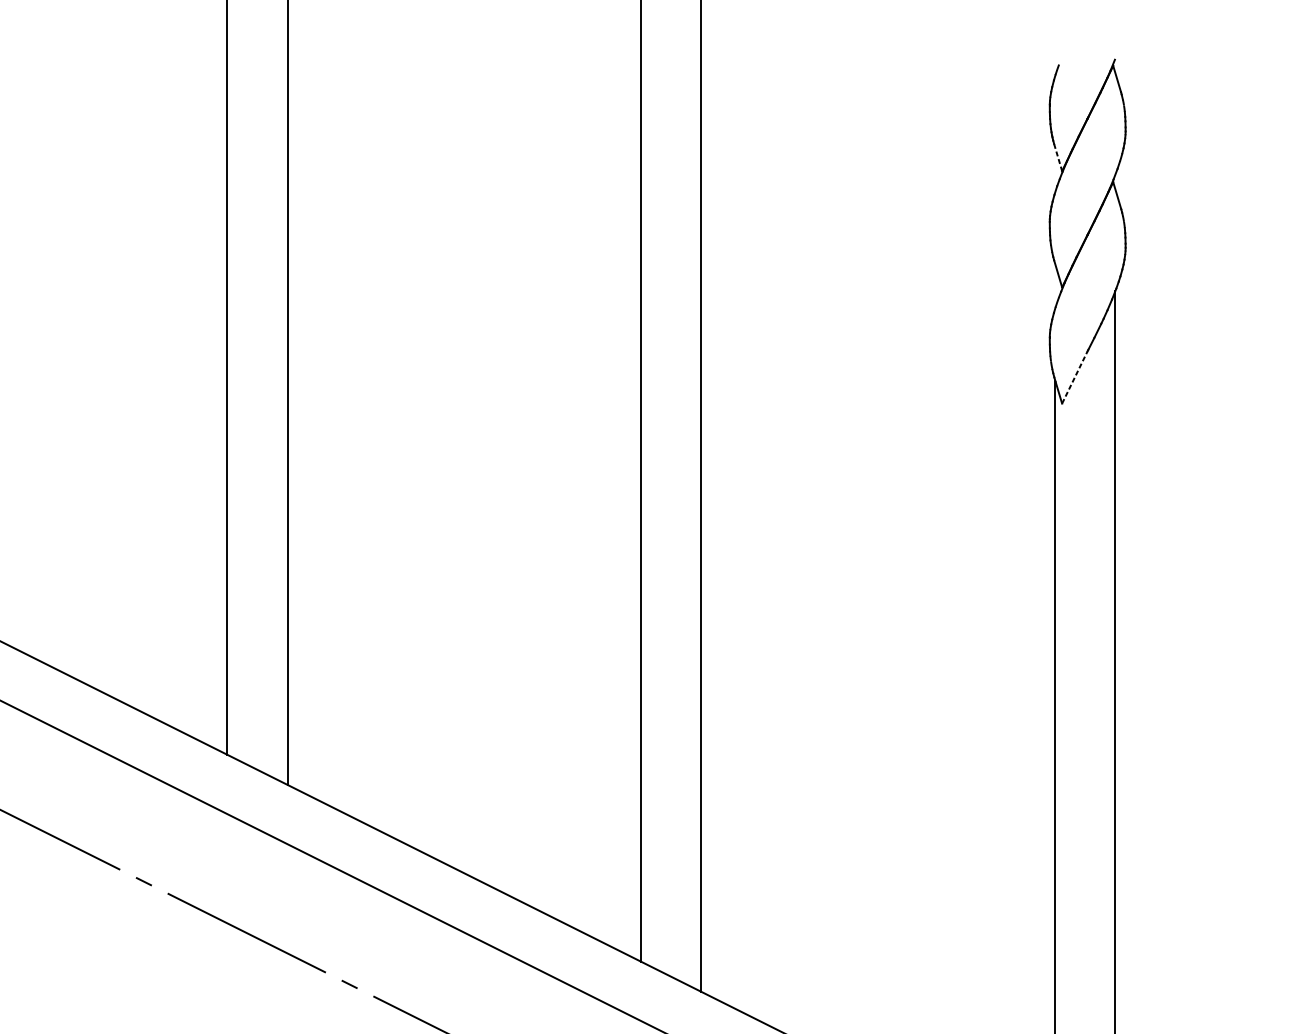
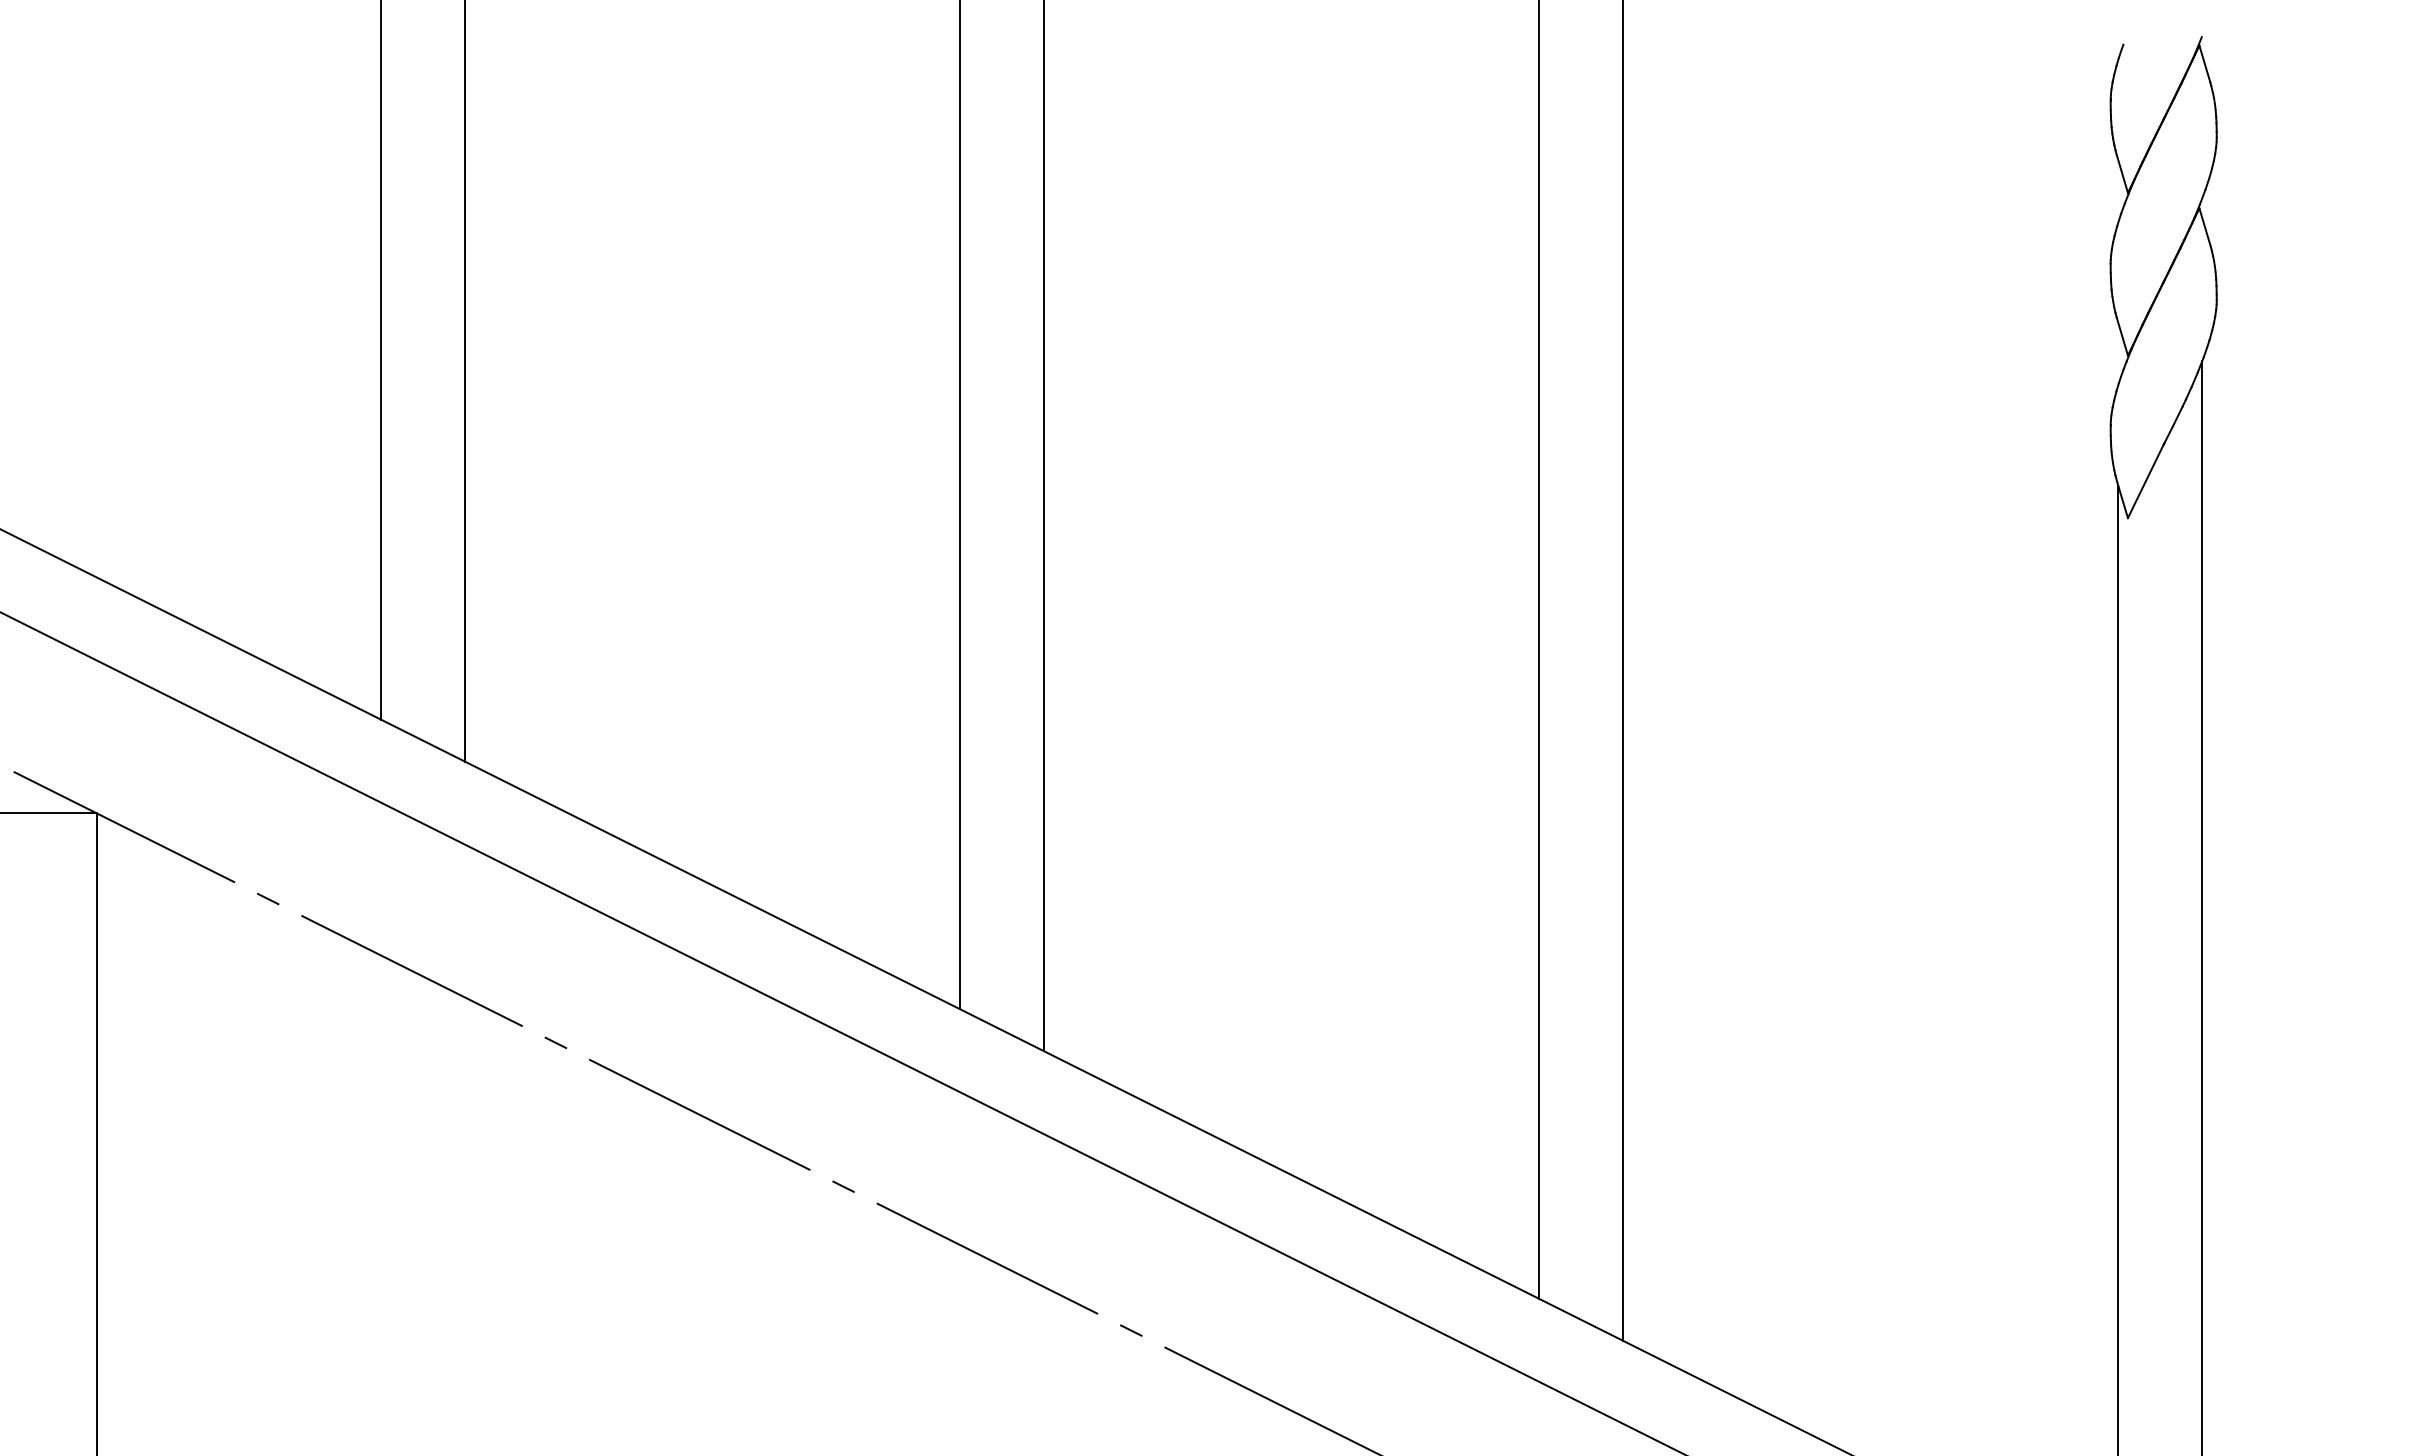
line: (1058, 157) -> (2122, 173), dashed -> solid
line: (1074, 377) -> (2145, 481), dashed -> solid

